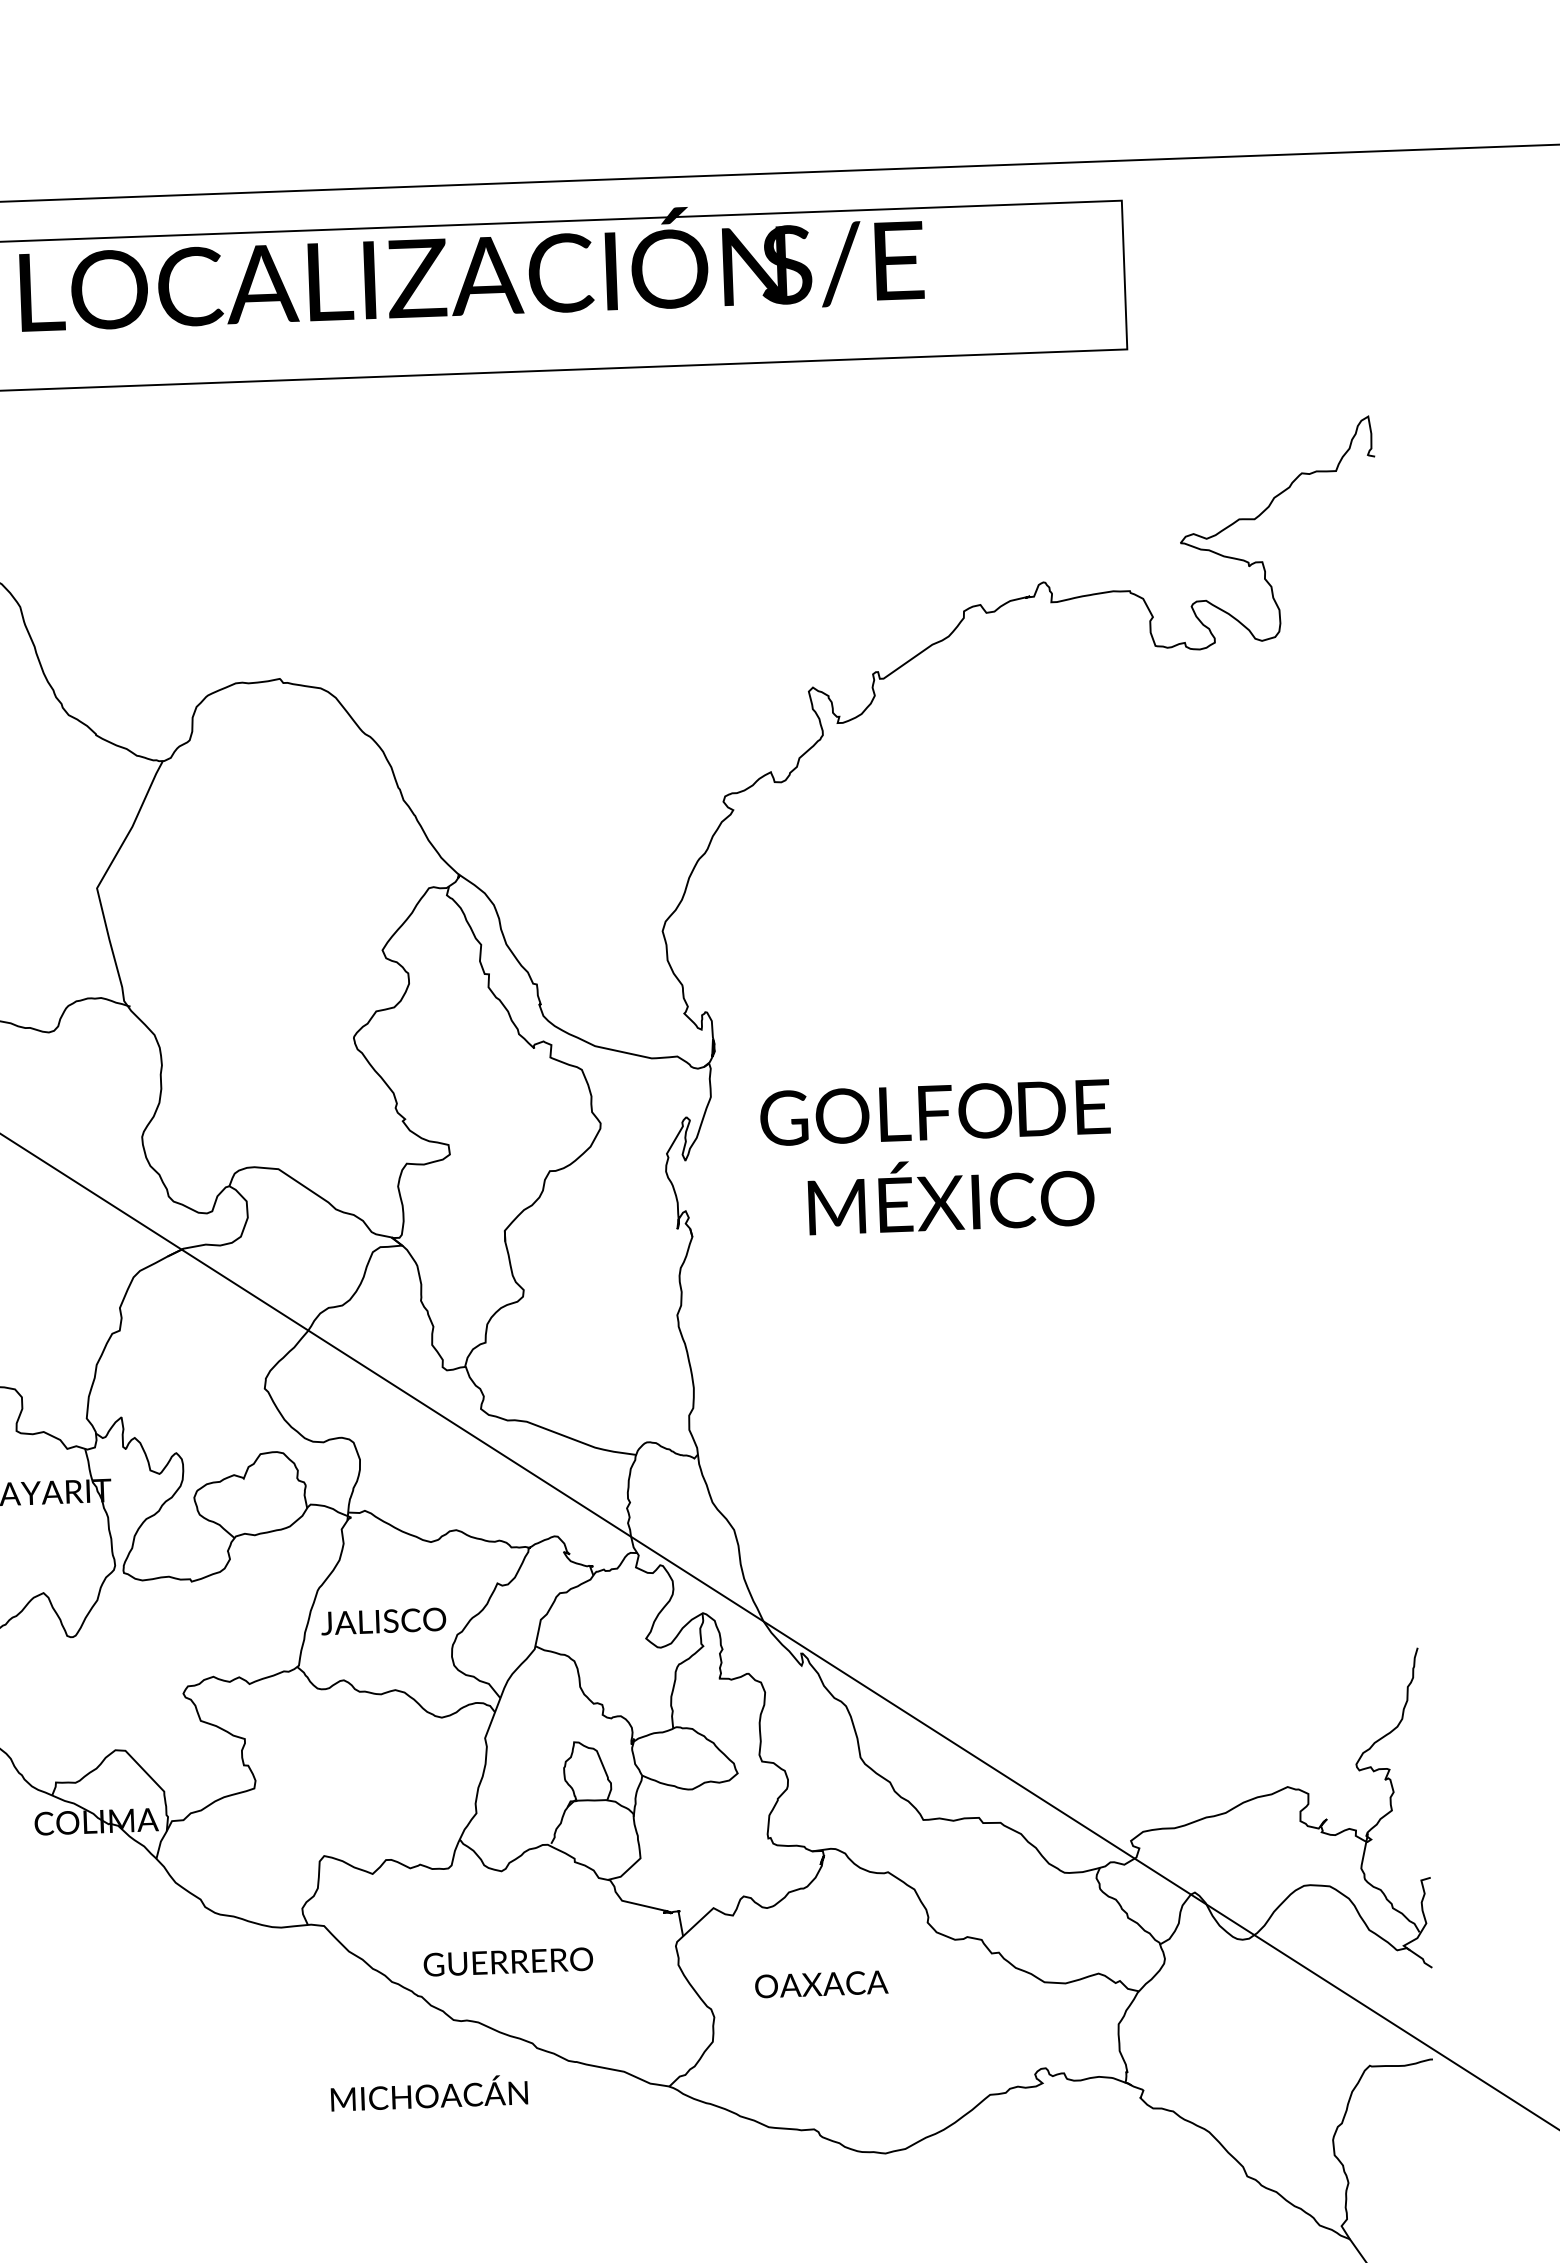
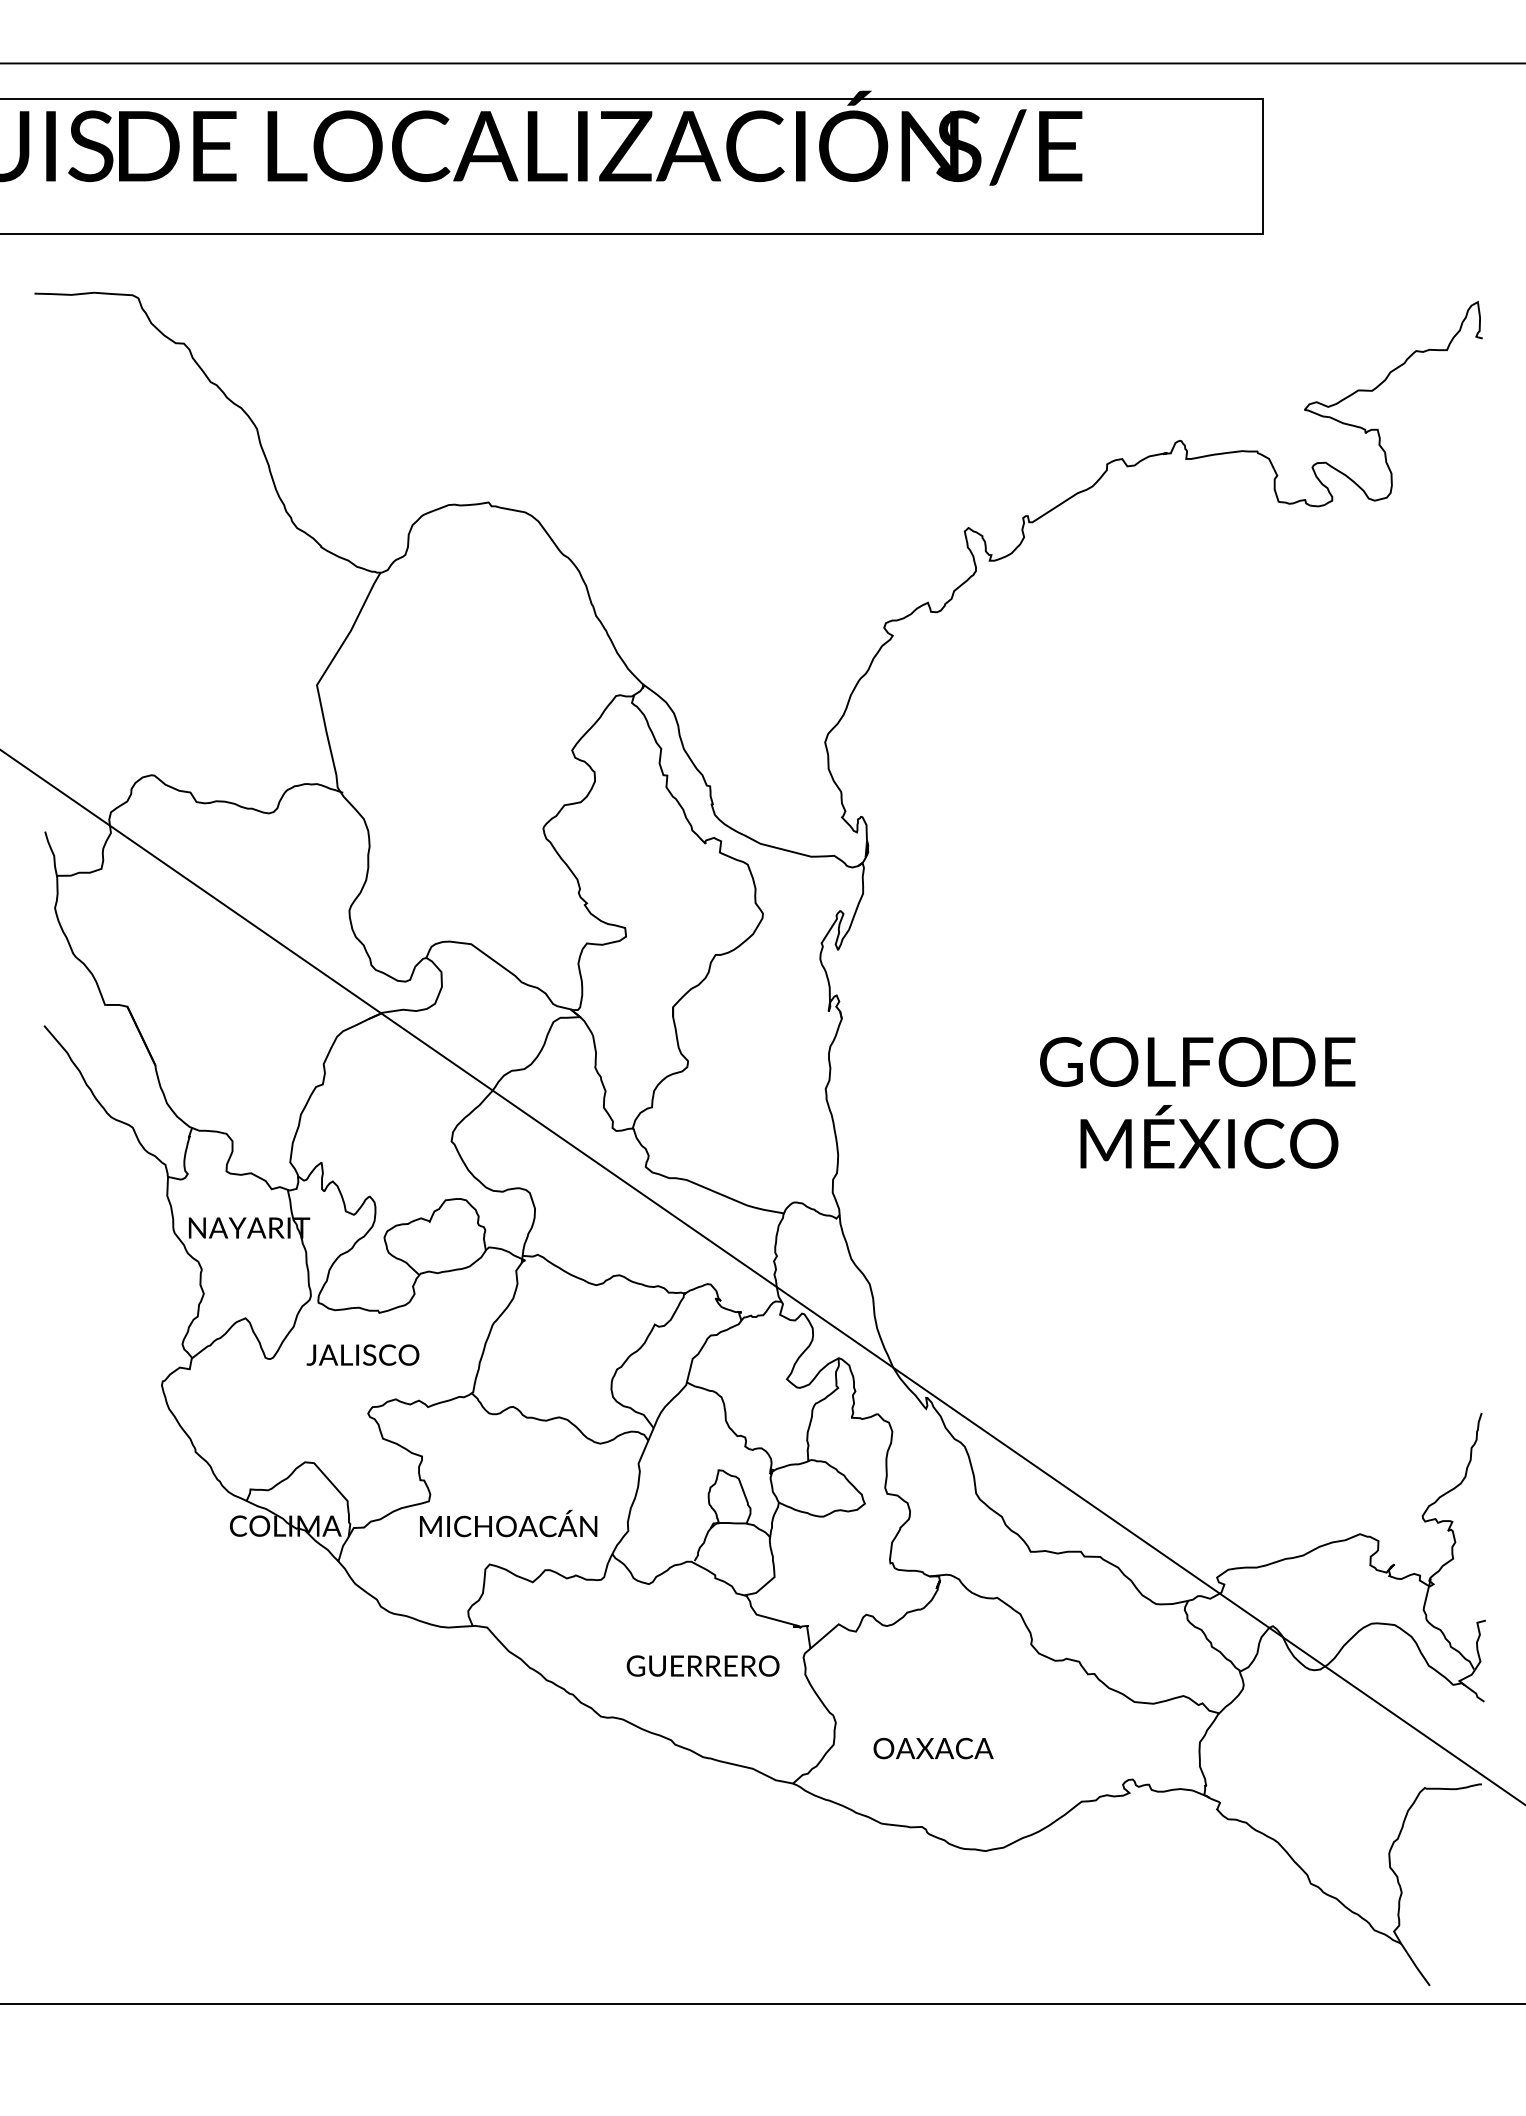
text: (936, 1157) -> (1197, 1102), moved
text: (383, 1620) -> (362, 1354), moved
text: (507, 1961) -> (702, 1665), moved
text: (821, 1984) -> (933, 1748), moved
text: (429, 2093) -> (508, 1523), moved

